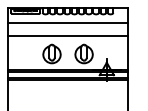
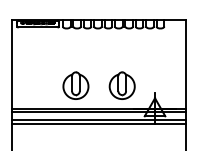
line: (67, 23) -> (98, 41), removed
line: (67, 36) -> (98, 60), removed

